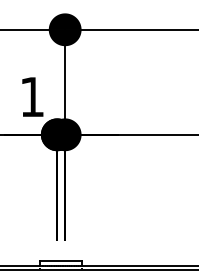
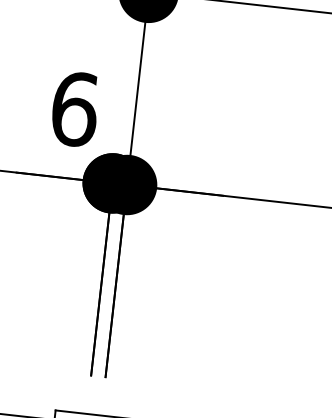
text: (32, 96) -> (75, 108), 1 -> 6

